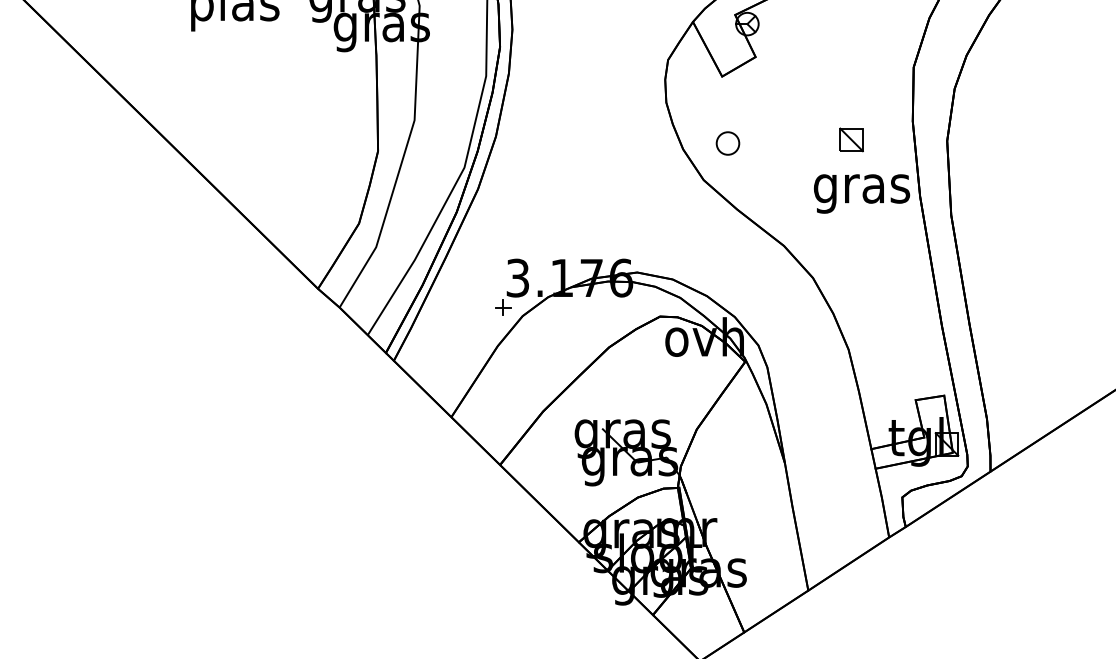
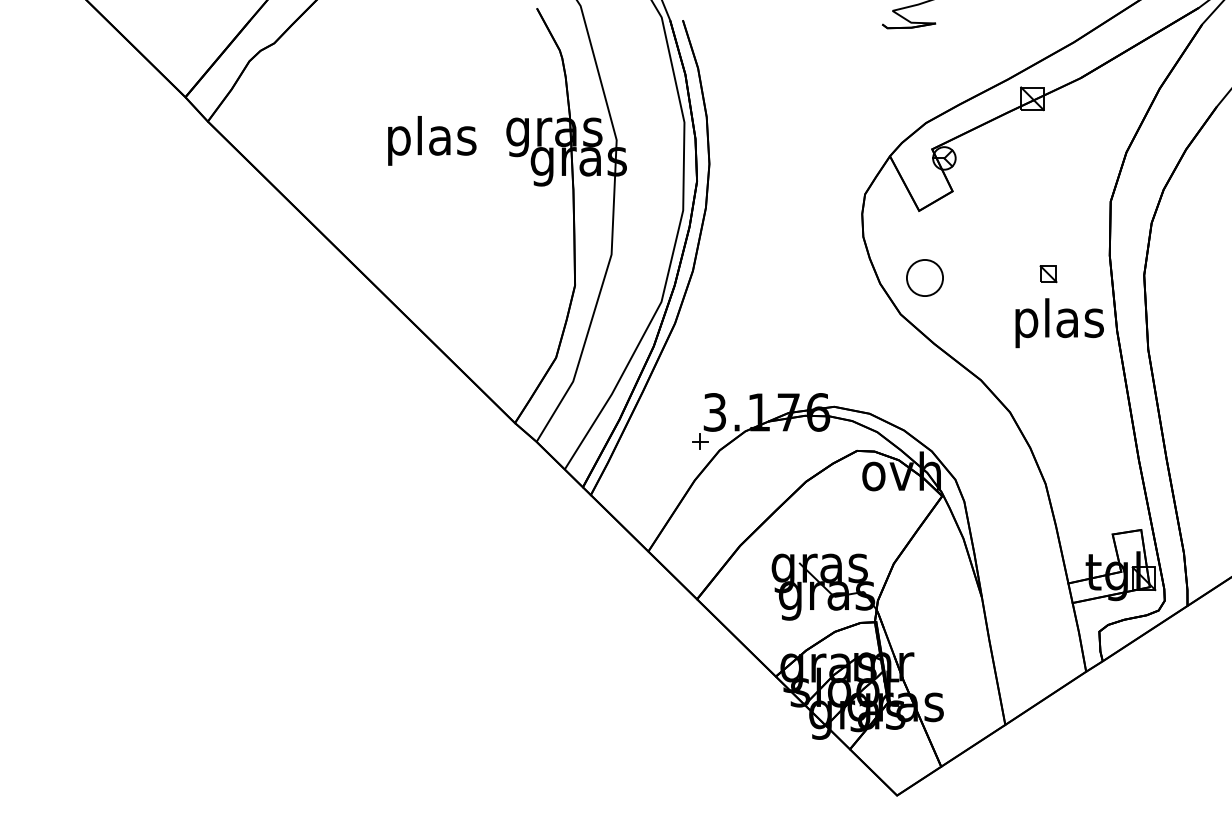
part: (851, 139) -> (1048, 273), size x0.7
part: (727, 143) -> (924, 277), size x1.6
text: (861, 189) -> (1058, 323), gras -> plas

